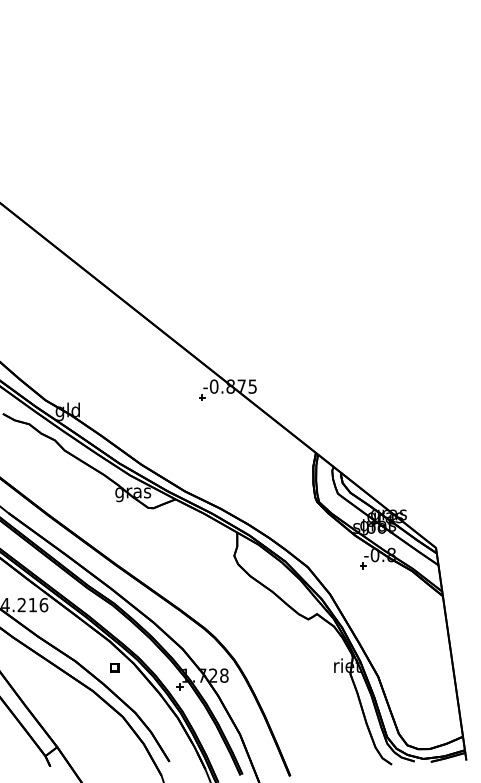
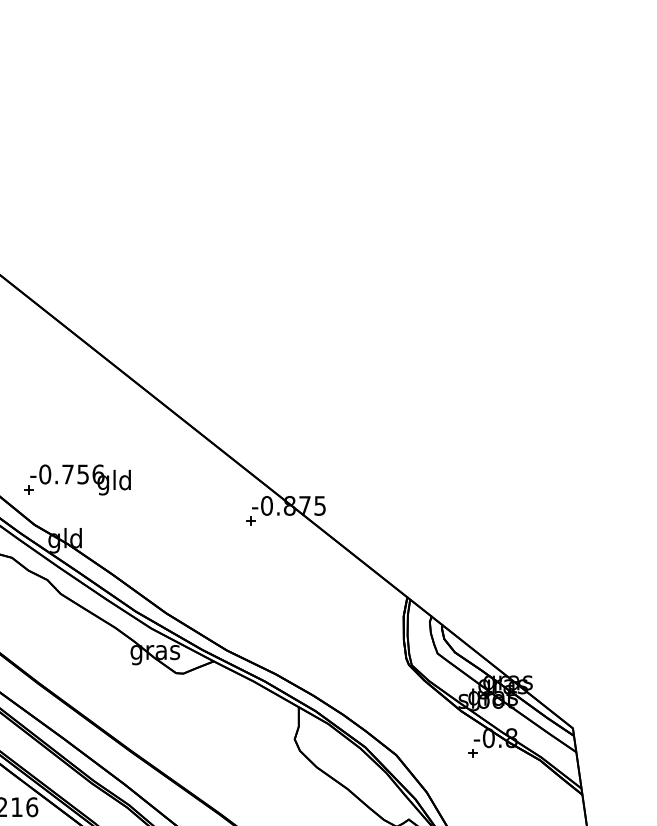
part: (76, 367) -> (77, 479), added

